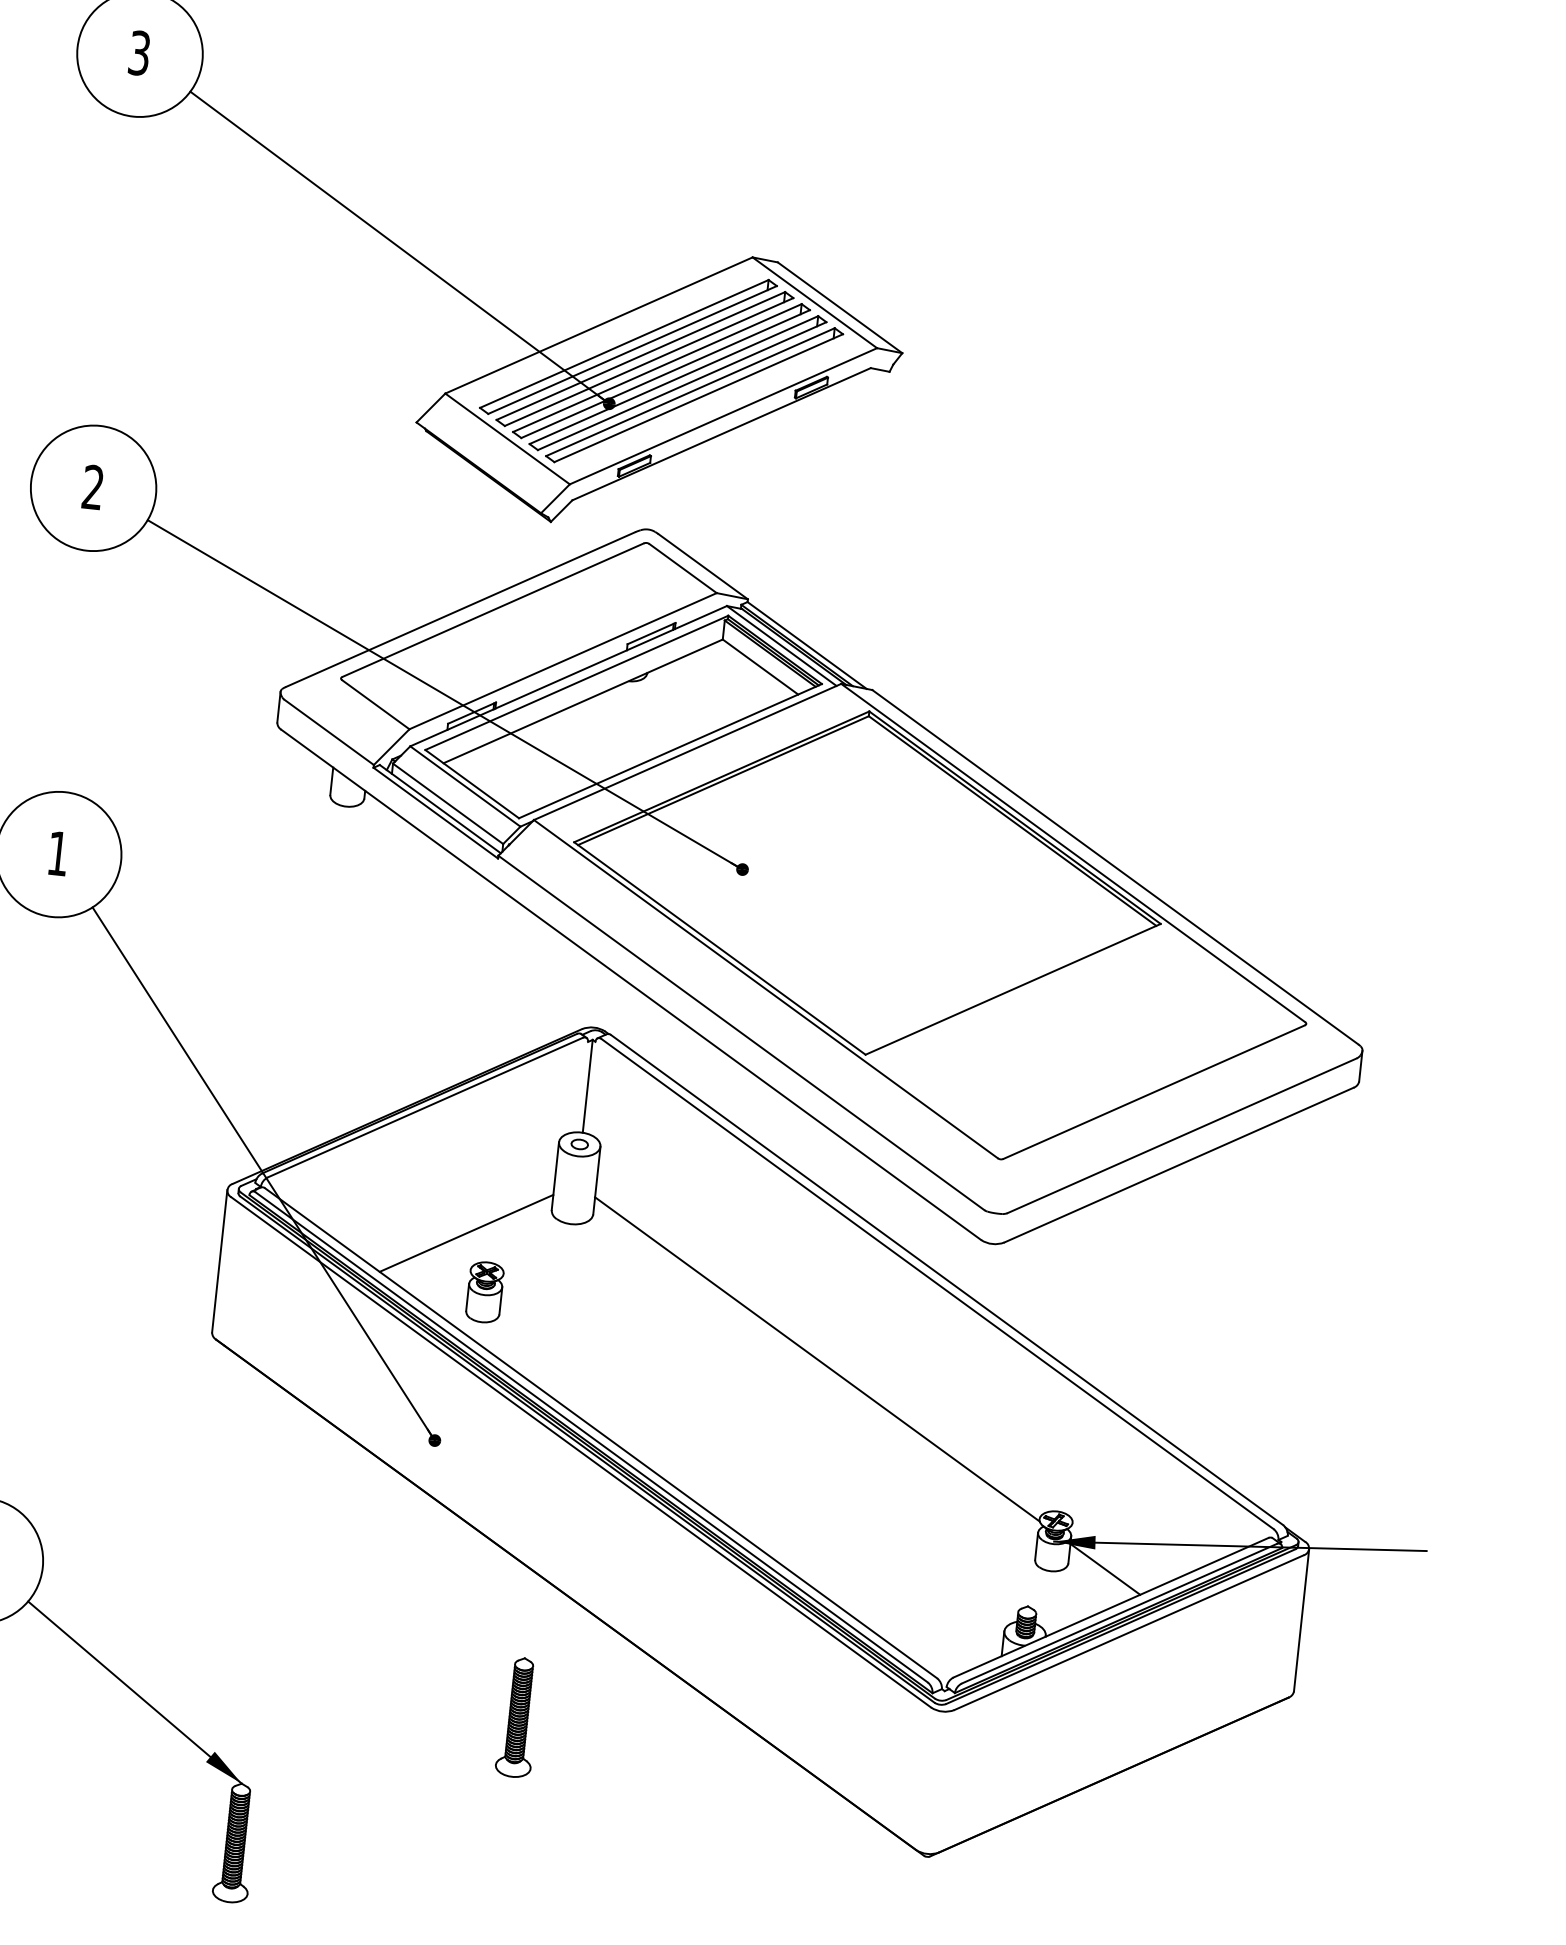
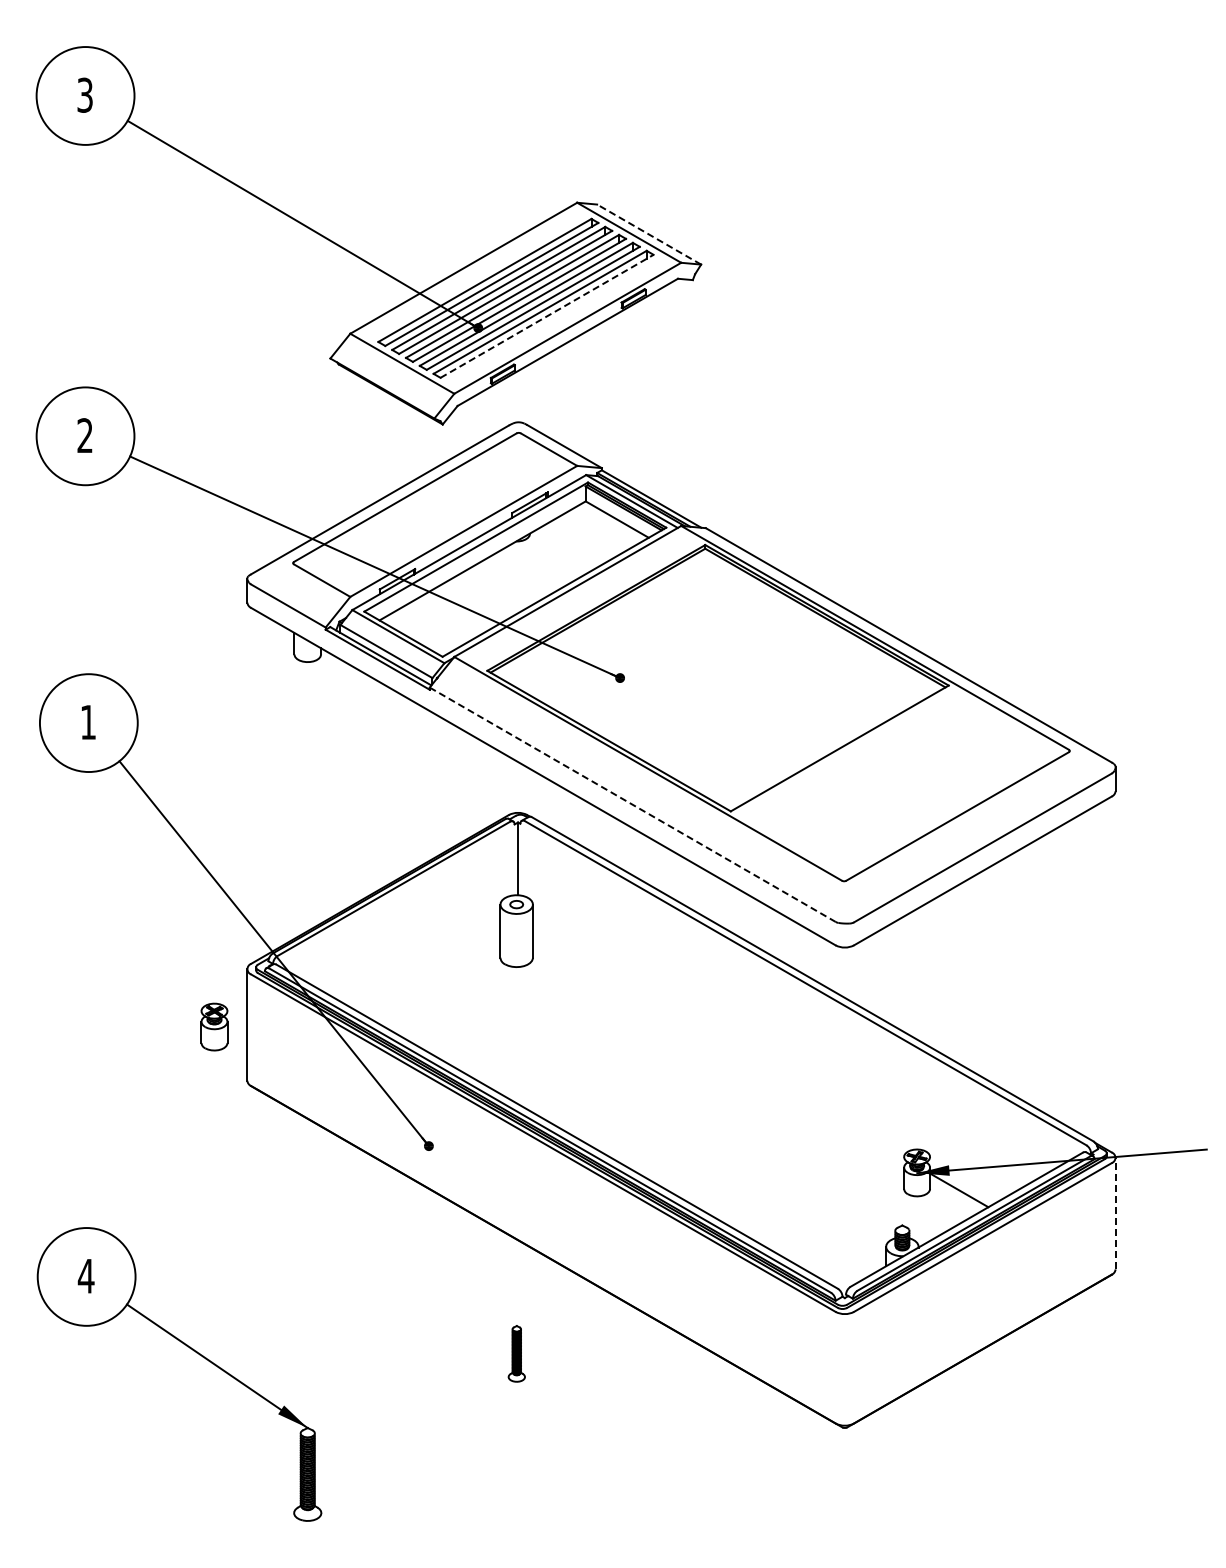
line: (839, 307) -> (648, 234), solid -> dashed
line: (699, 398) -> (547, 316), solid -> dashed
line: (742, 1033) -> (633, 805), solid -> dashed
line: (466, 1232) -> (436, 982), removed
part: (485, 1291) -> (214, 1026), moved
line: (817, 1359) -> (718, 1051), removed
line: (1301, 1620) -> (1115, 1213), solid -> dashed
part: (518, 1717) -> (516, 1353), size x0.6

